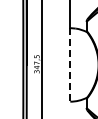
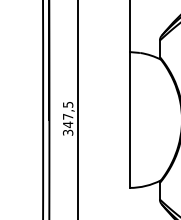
line: (70, 64) -> (130, 119), dashed -> solid

